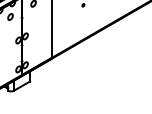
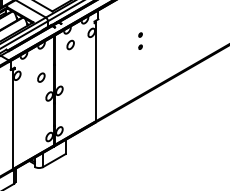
part: (10, 16) -> (41, 77), moved

